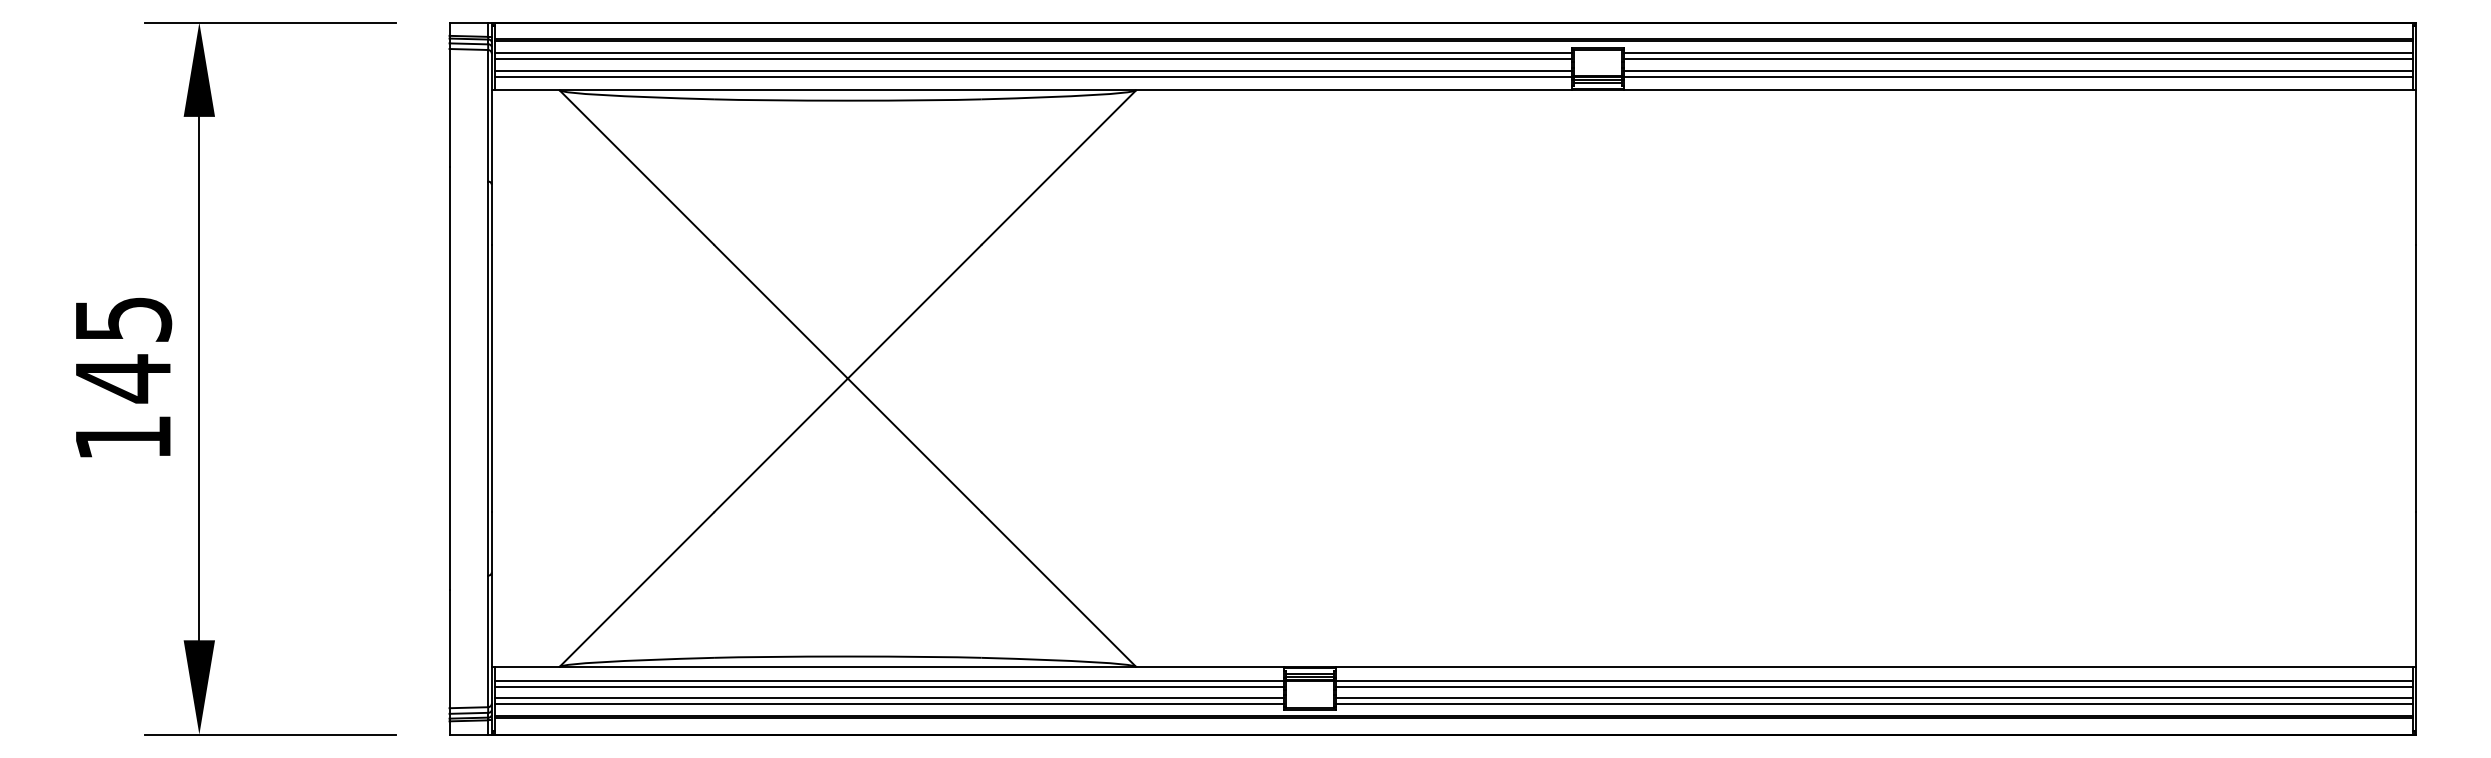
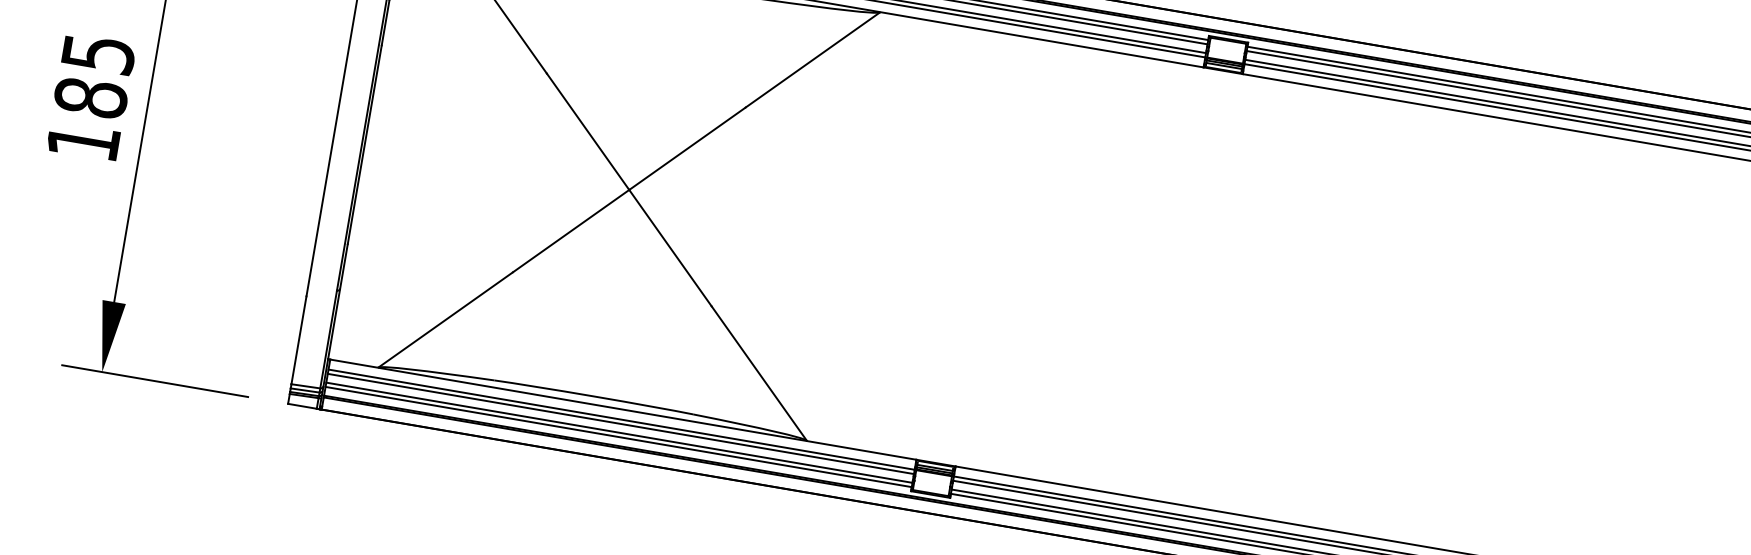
text: (123, 378) -> (91, 97), 145 -> 185

